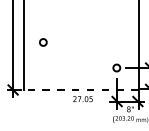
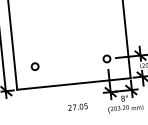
circle: (43, 42) -> (35, 66), moved
line: (80, 89) -> (73, 83), dashed -> solid
text: (82, 99) -> (77, 107), moved

